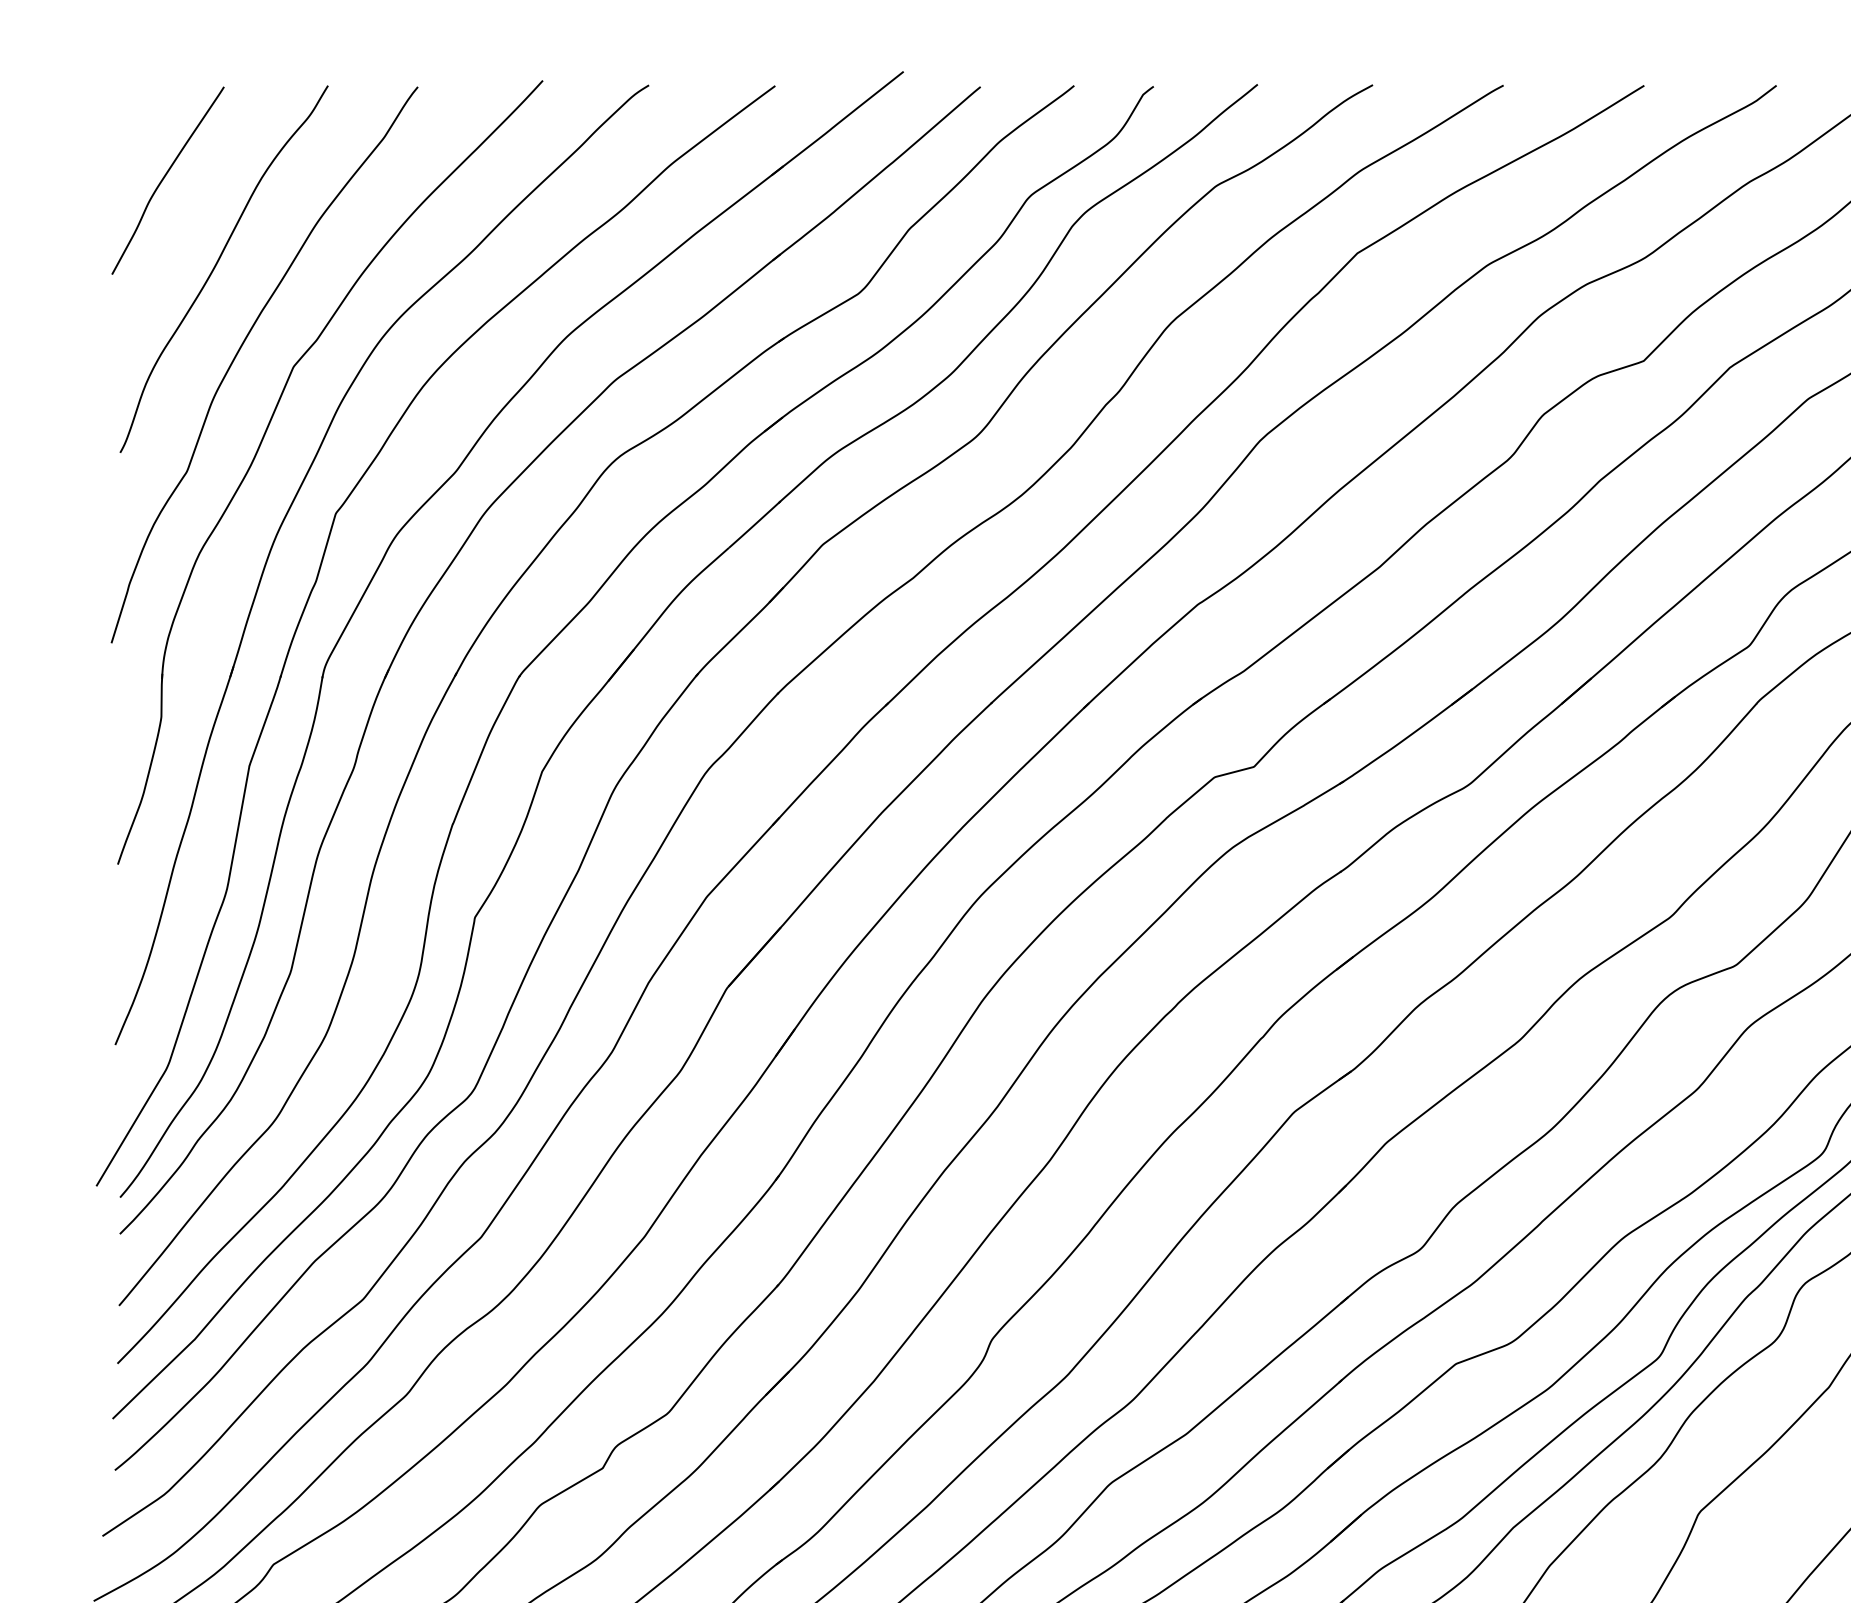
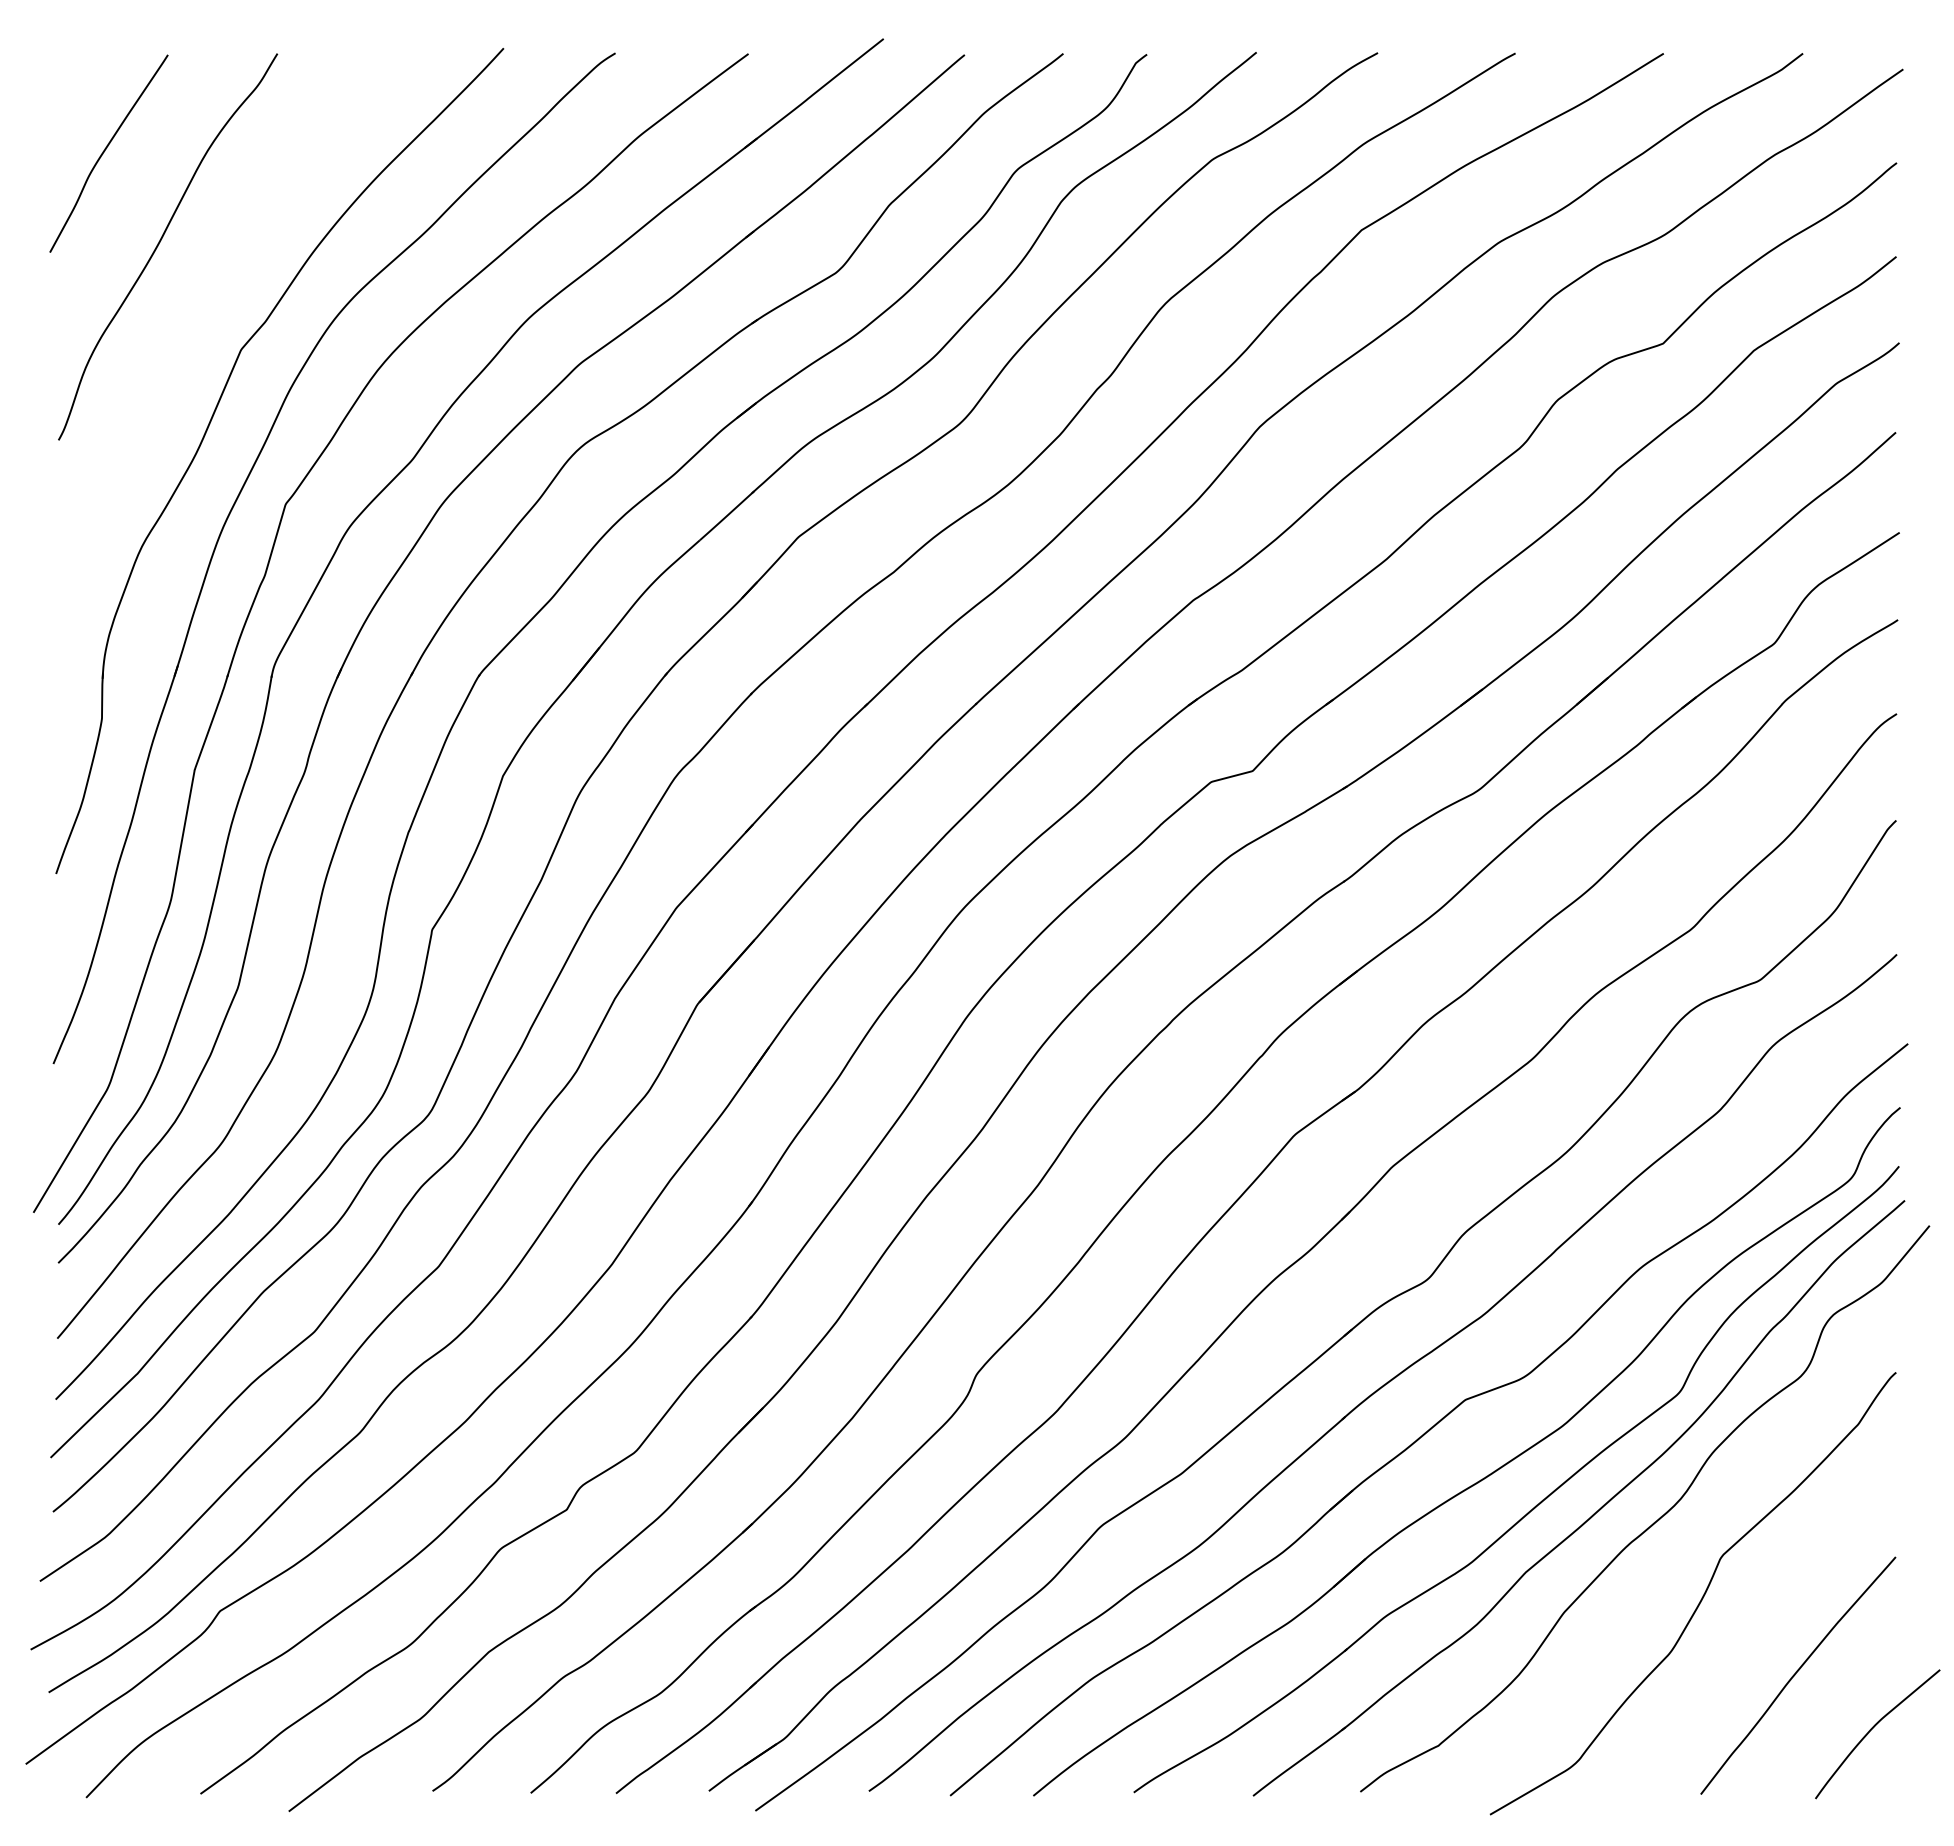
curve: (239, 351) -> (184, 333), removed

